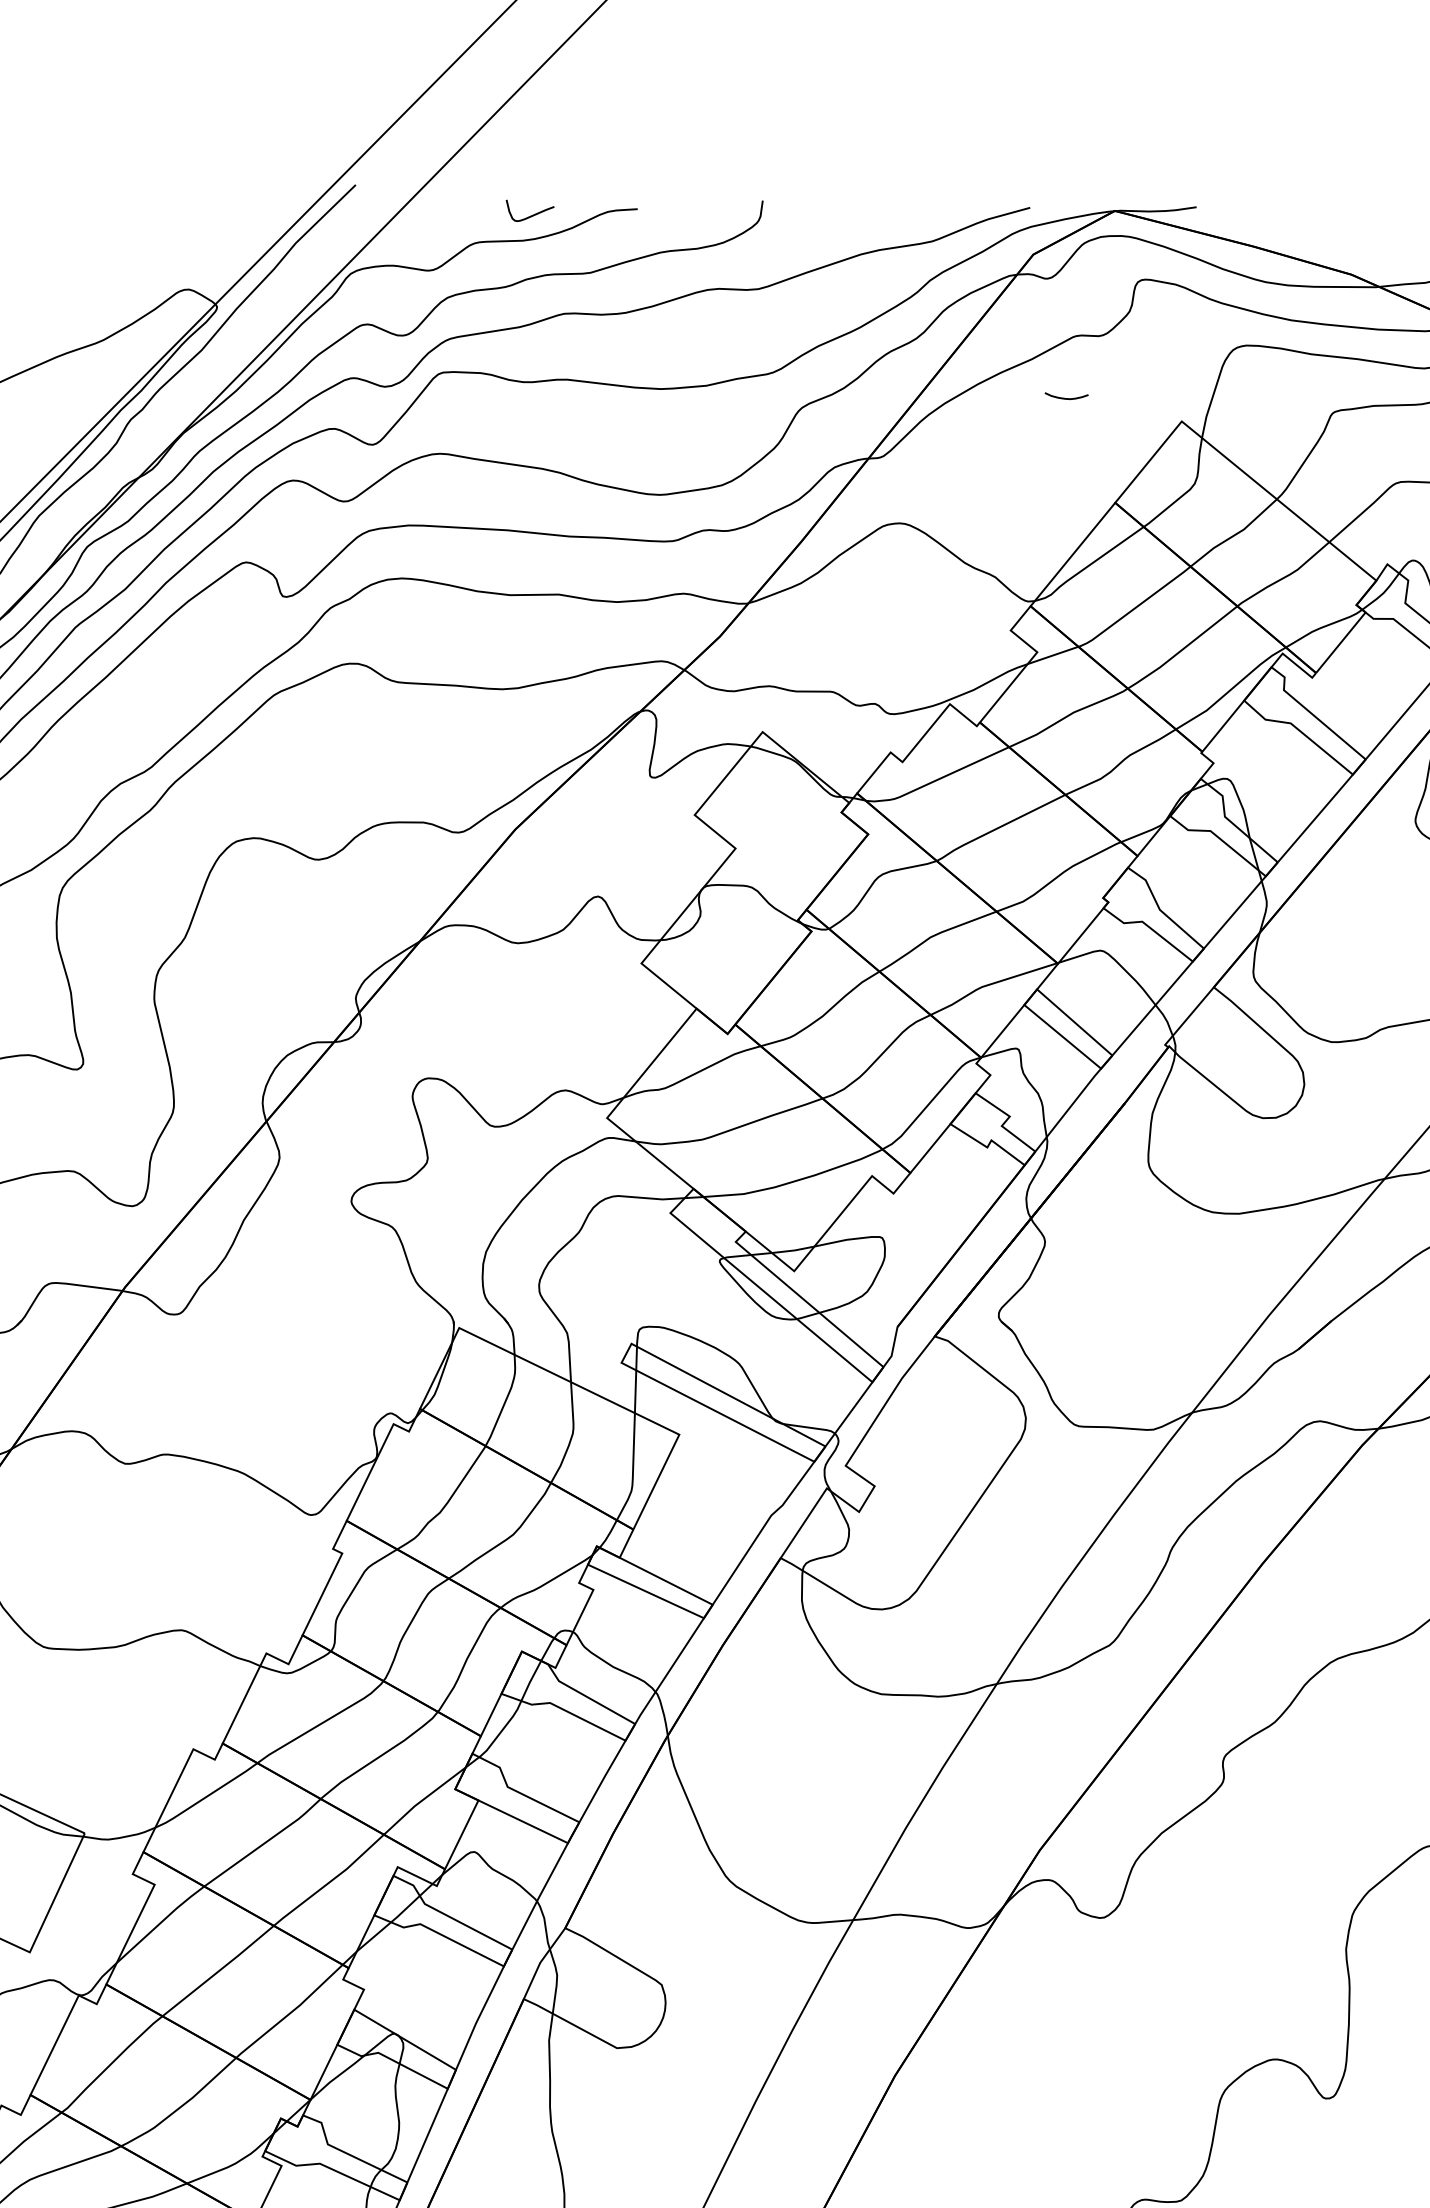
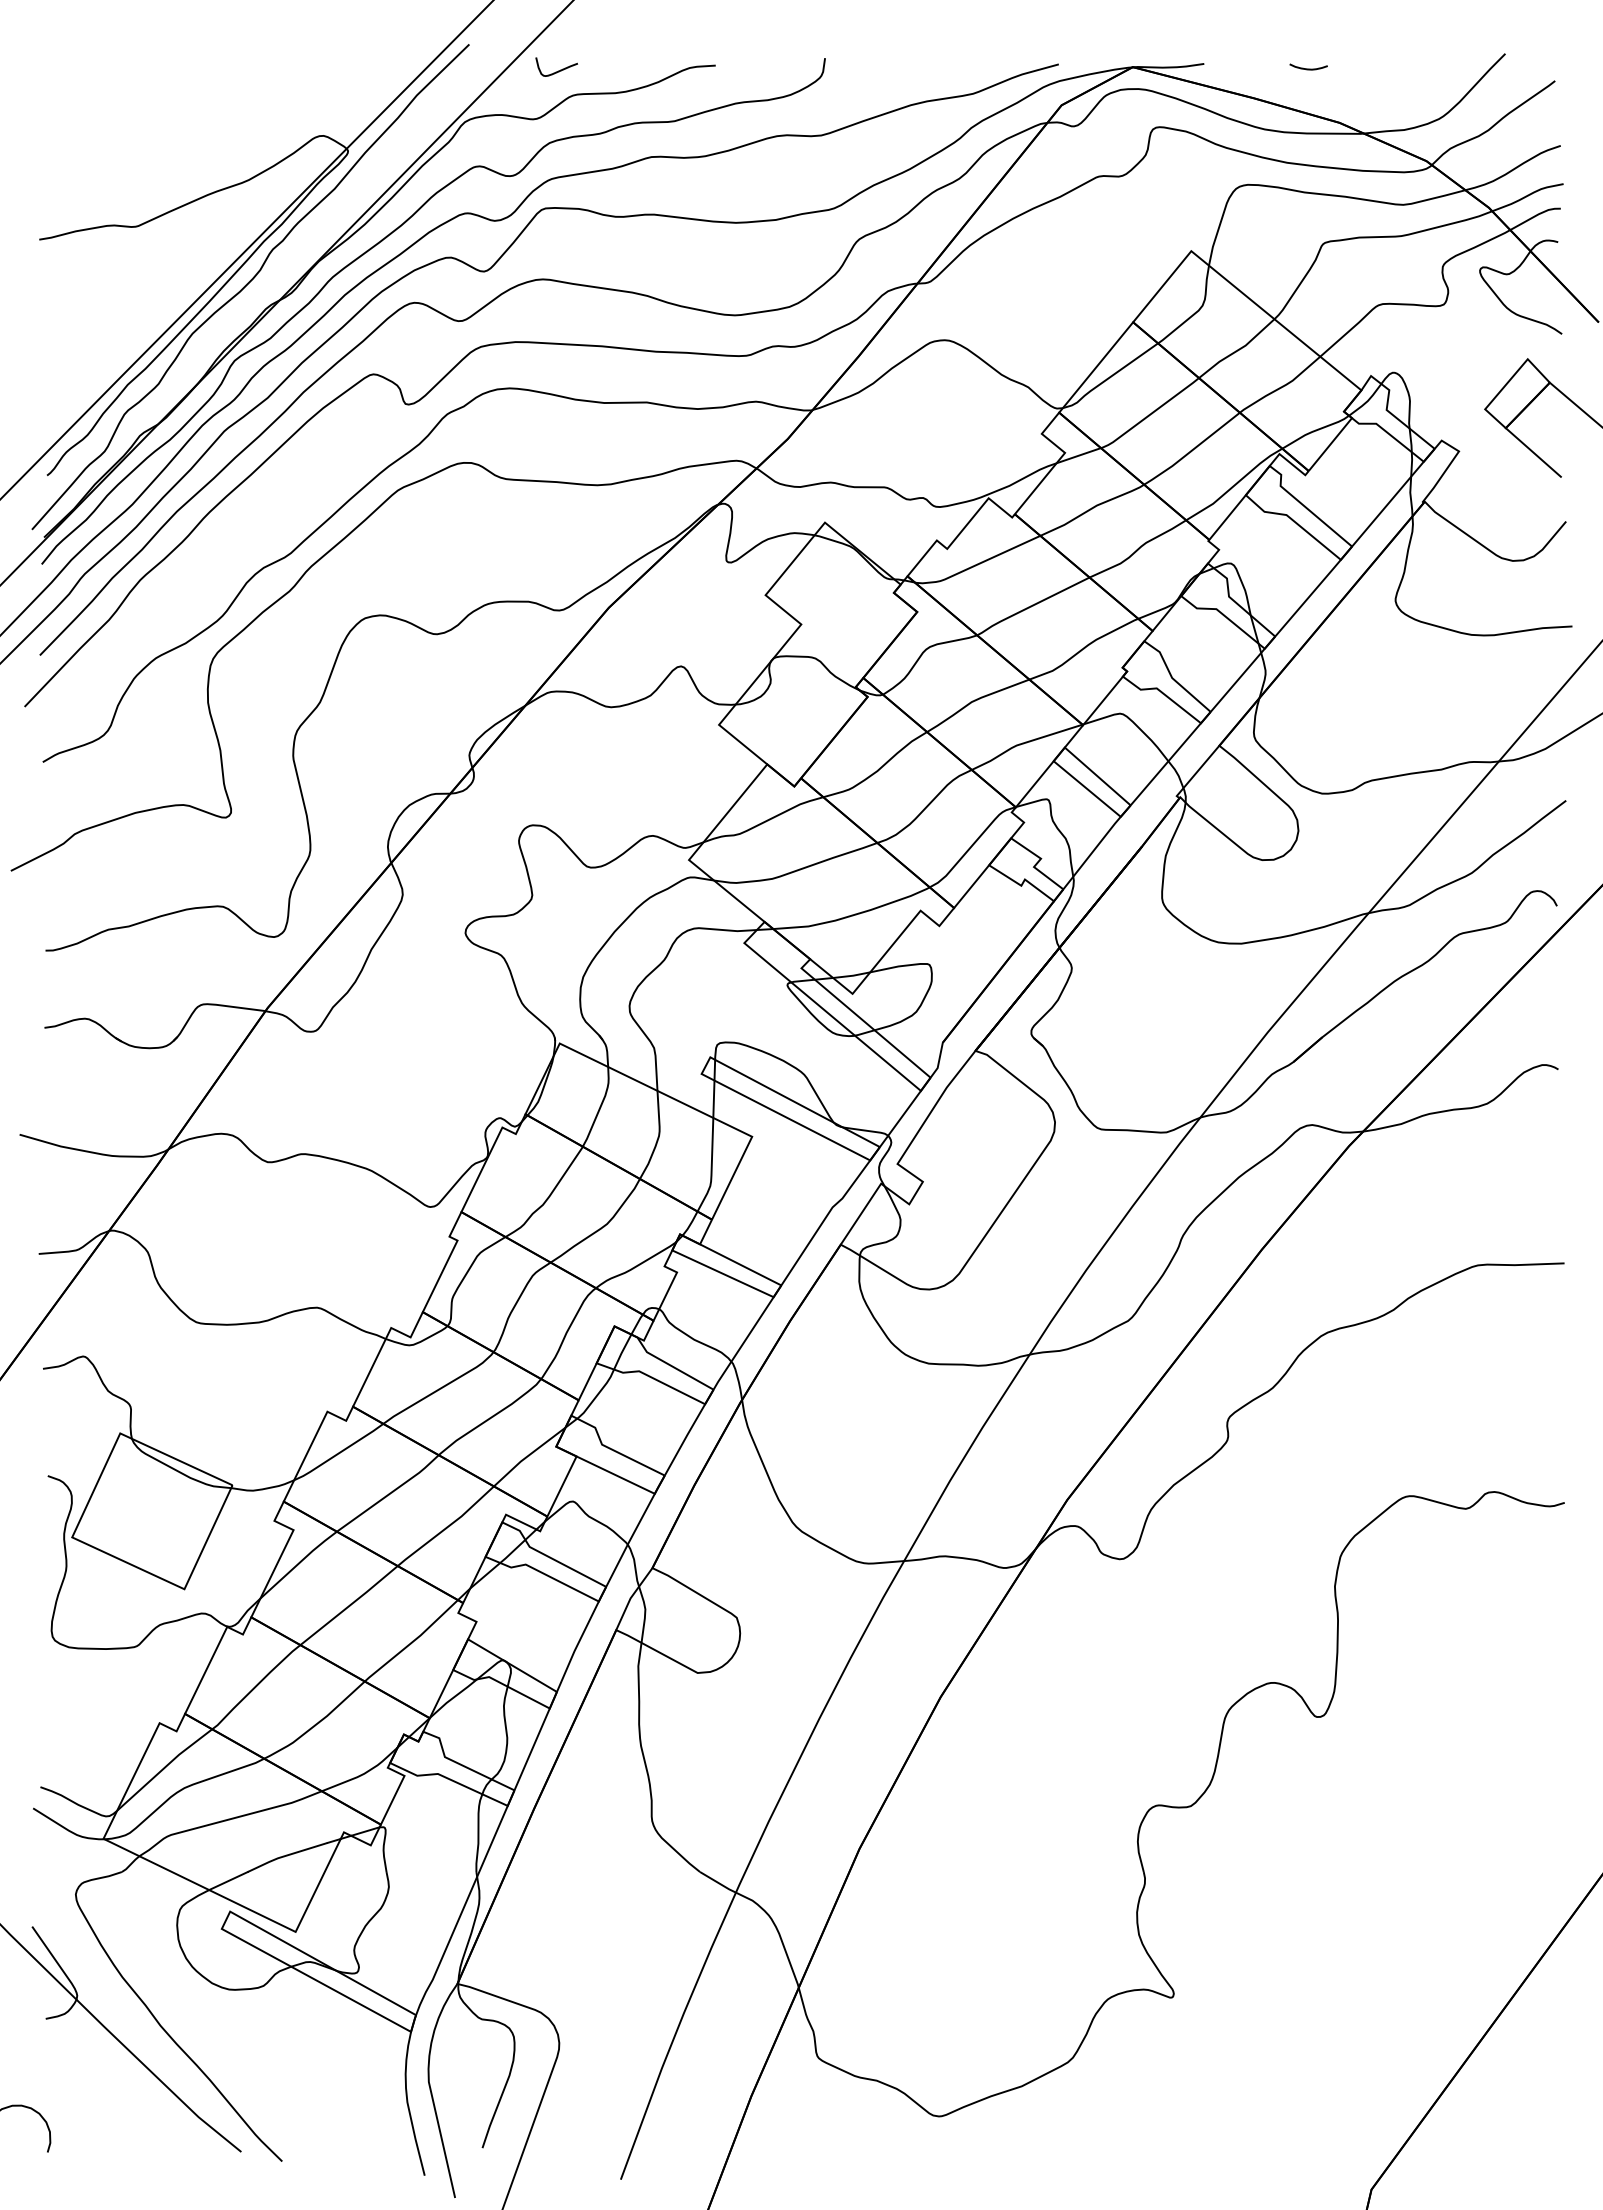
curve: (532, 214) -> (558, 70), moved
curve: (1066, 397) -> (1308, 68), moved

